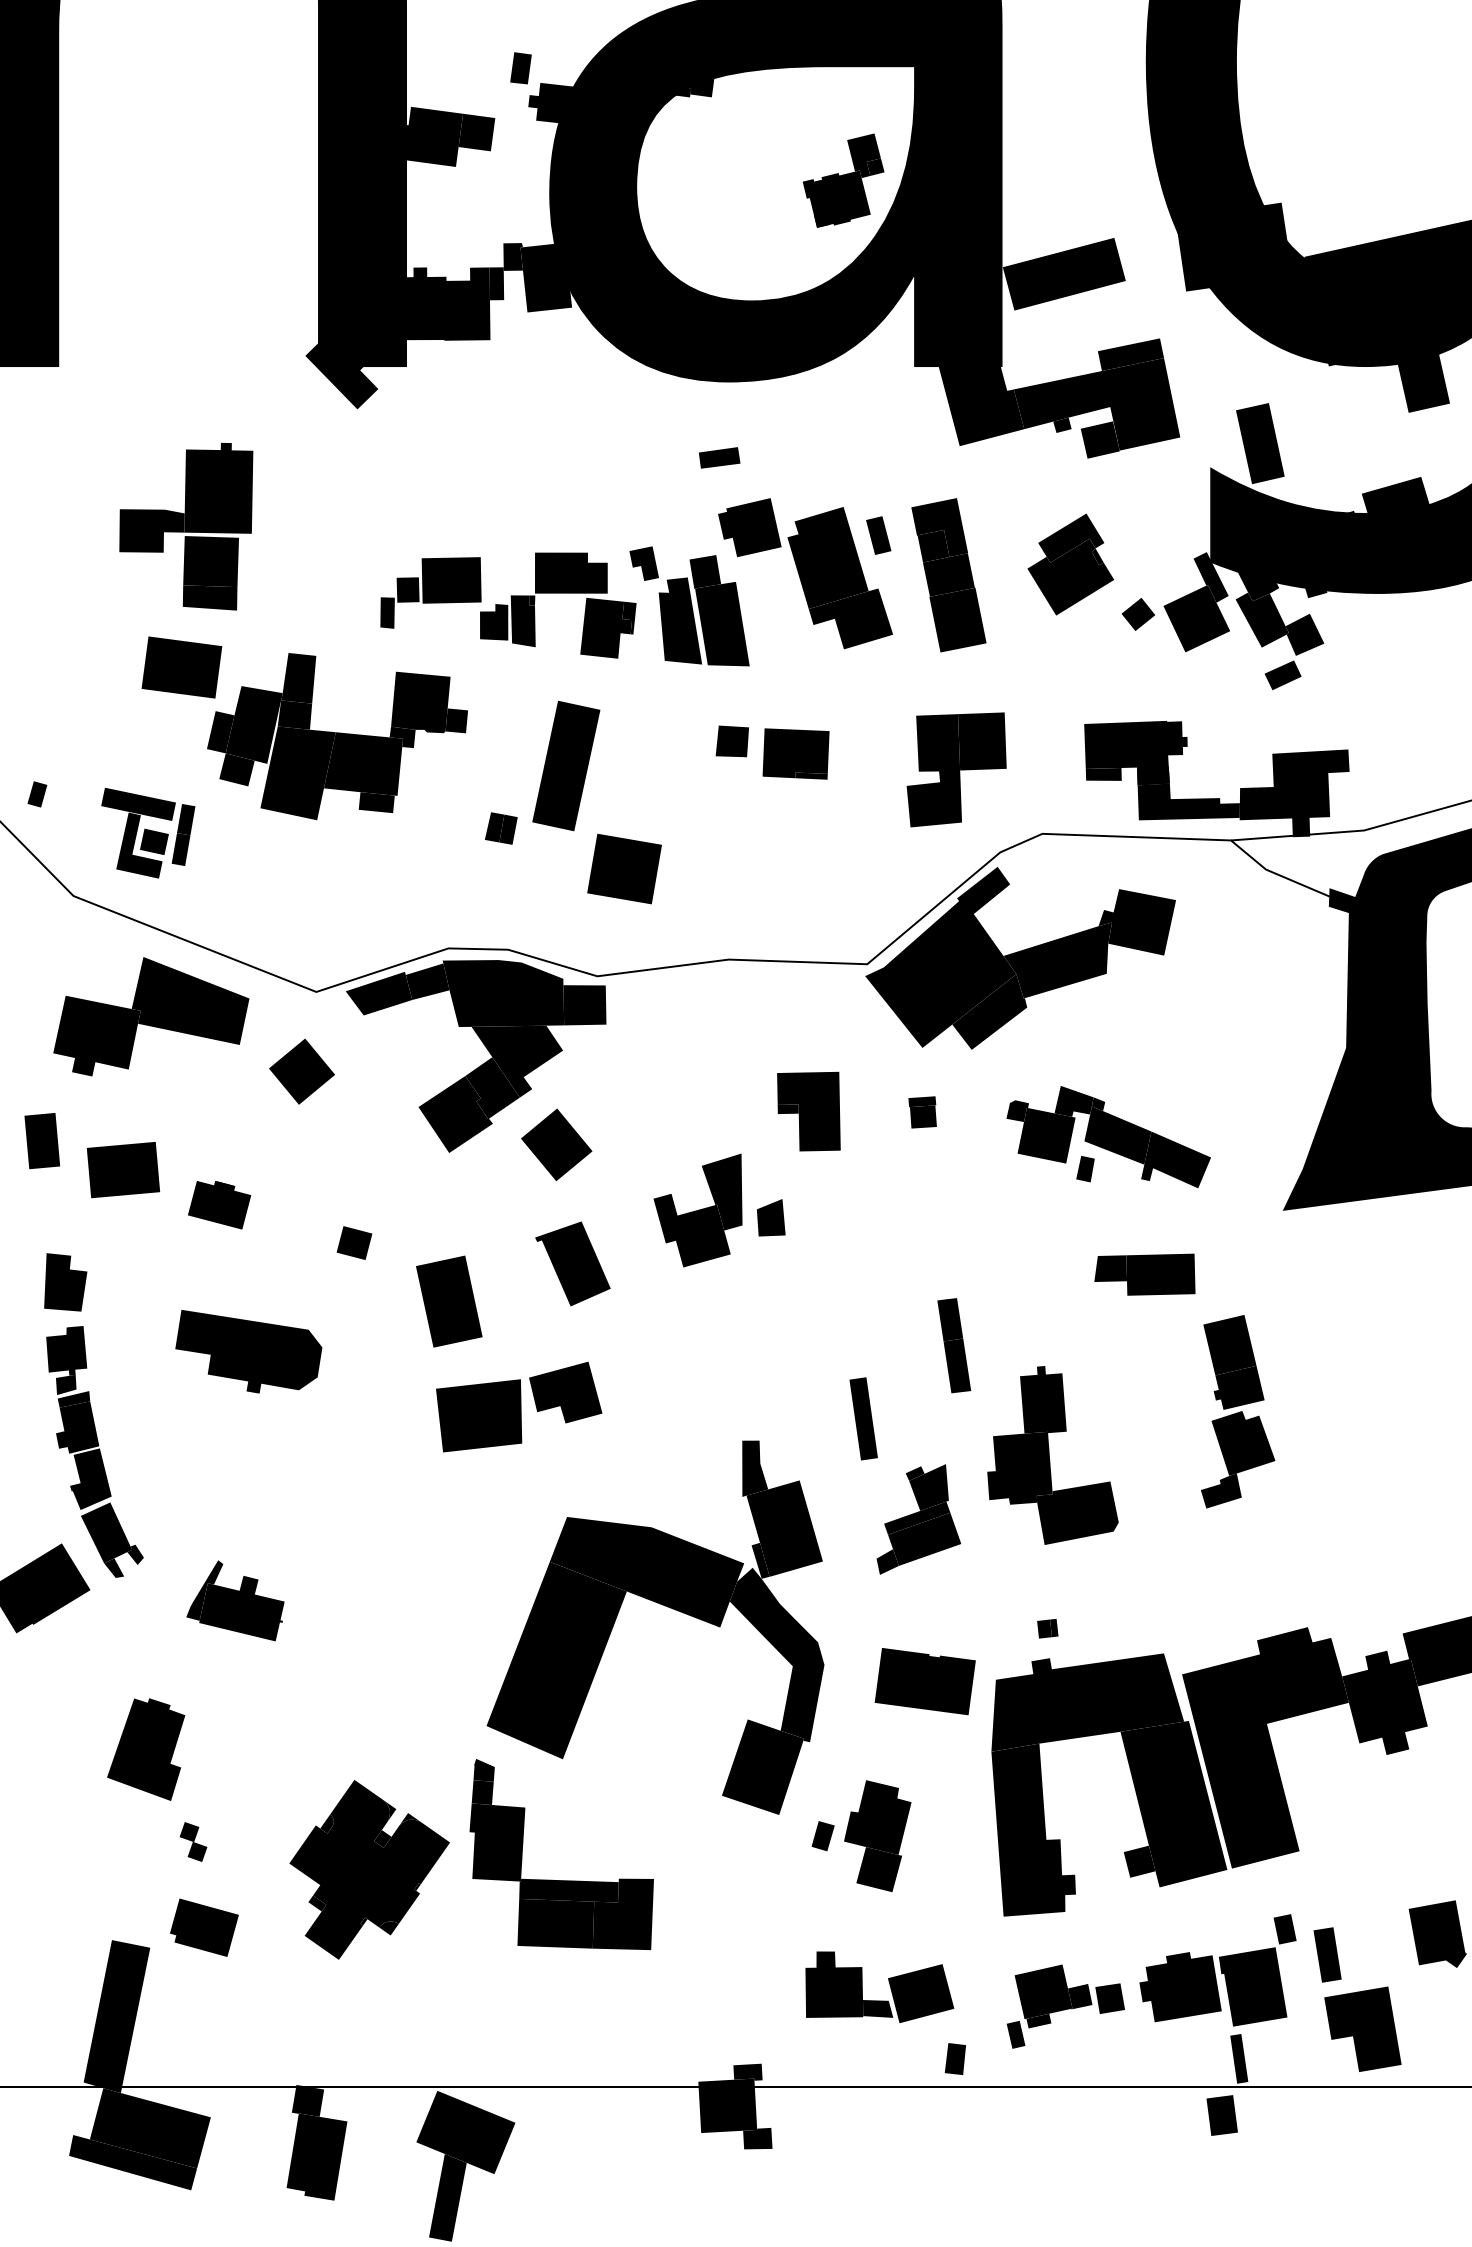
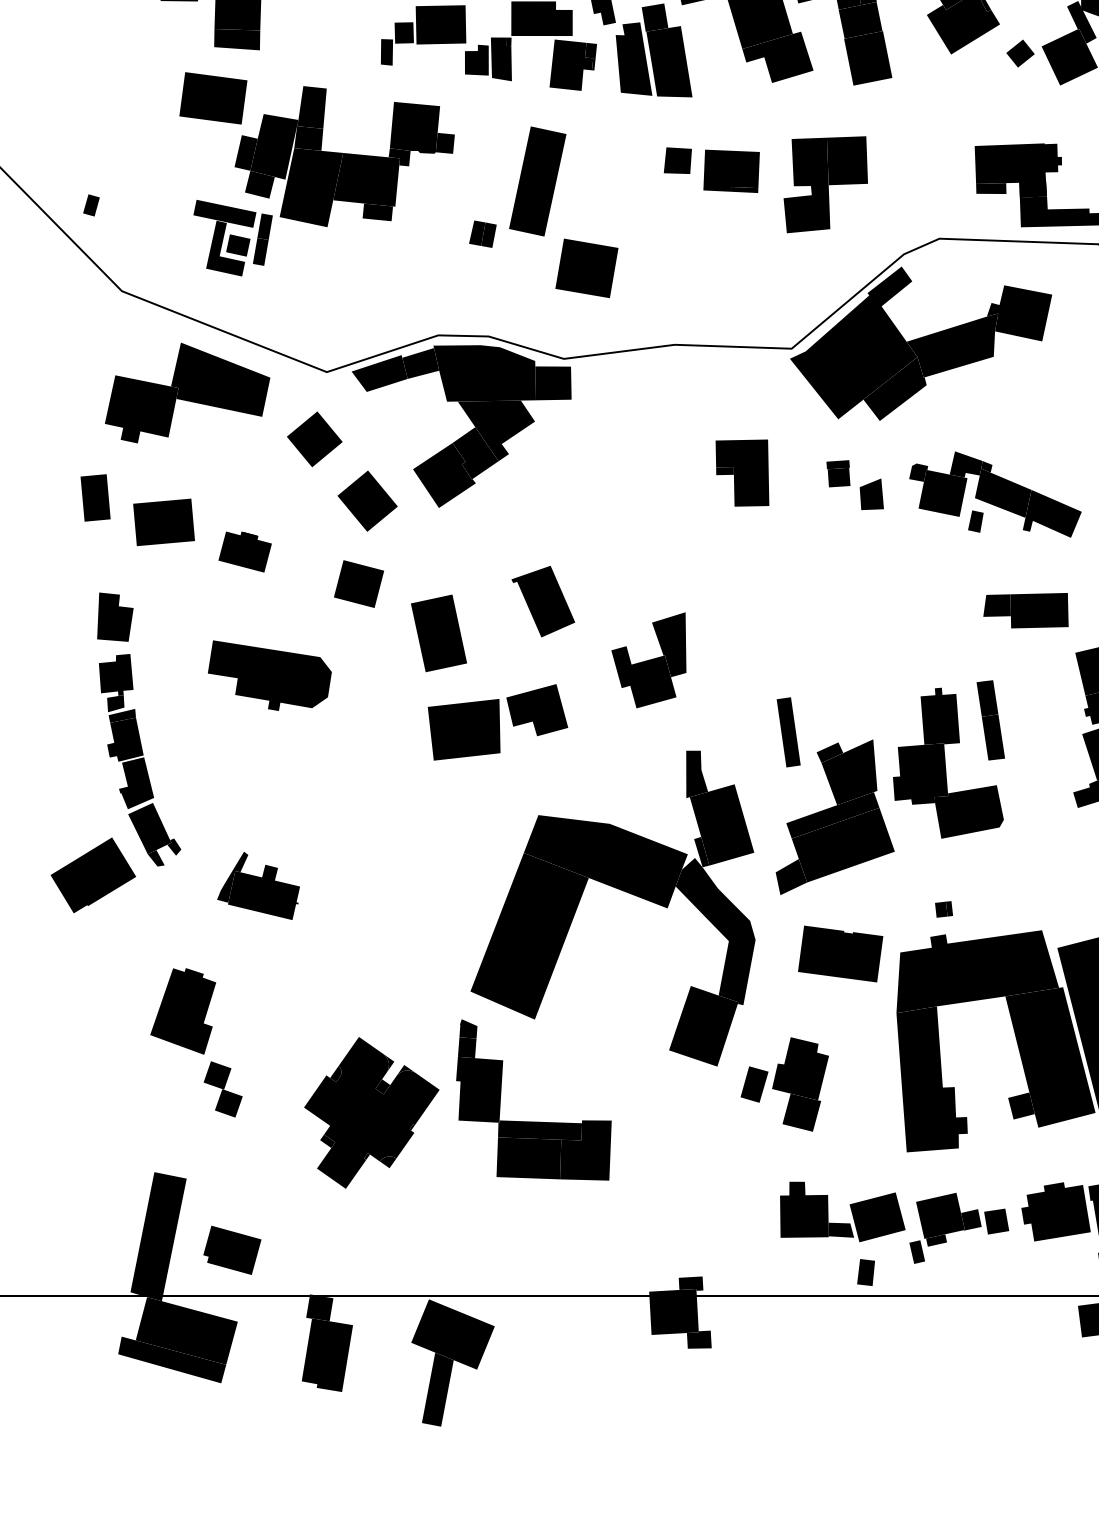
part: (956, 769) -> (825, 184), moved
part: (148, 832) -> (233, 237), moved
part: (556, 1144) -> (367, 500), moved
part: (697, 1210) -> (648, 660), moved
part: (771, 1217) -> (872, 494), moved
part: (354, 1242) -> (359, 583), size x1.67
part: (954, 1345) -> (991, 720), moved
part: (918, 1519) -> (834, 817), size x1.67
part: (822, 1835) -> (753, 1083), size x1.43
part: (193, 1841) -> (223, 1088), size x1.67
part: (204, 1927) -> (232, 1250), moved
part: (889, 1985) -> (850, 1210), moved

